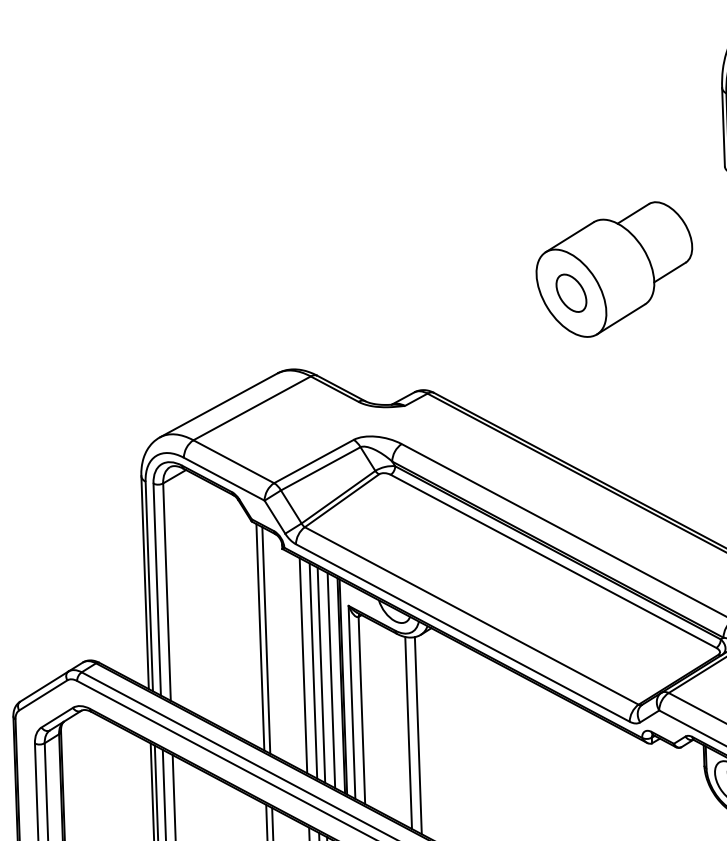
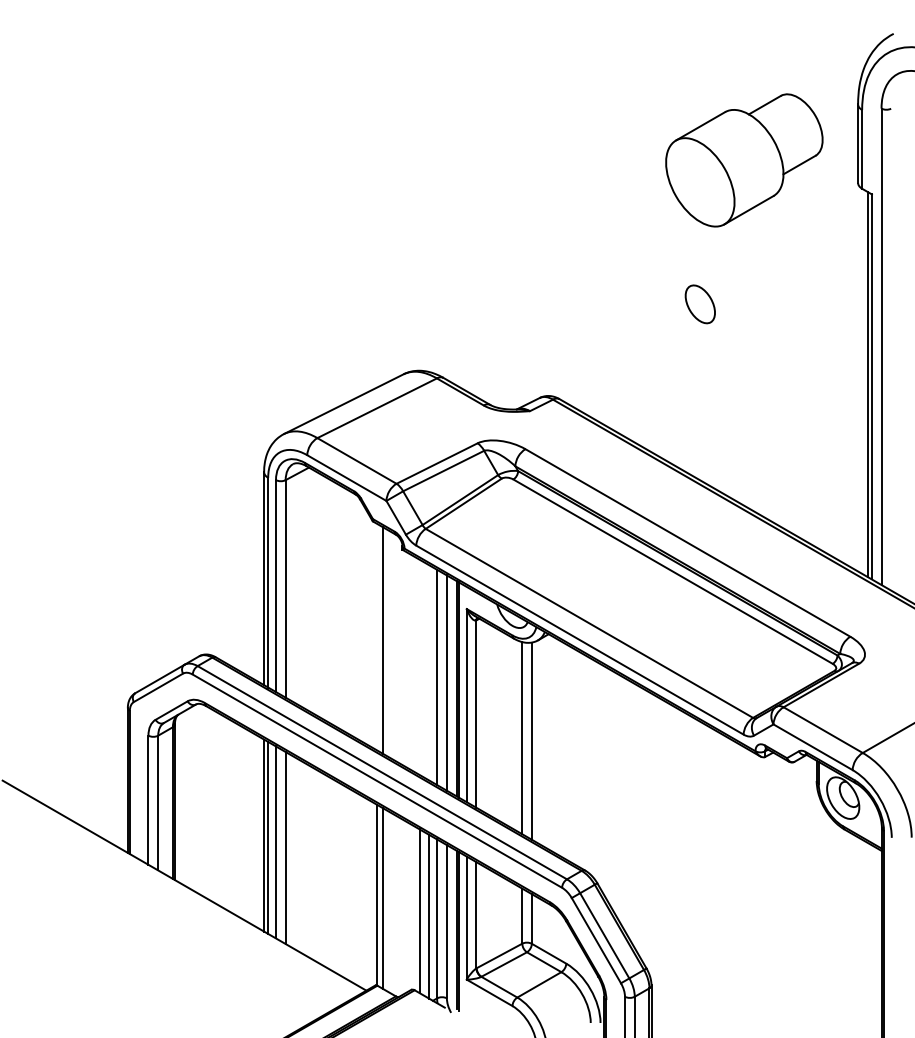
part: (614, 269) -> (744, 160), moved
line: (260, 637) -> (377, 637), removed
line: (303, 664) -> (419, 666), removed
line: (313, 670) -> (429, 672), removed

